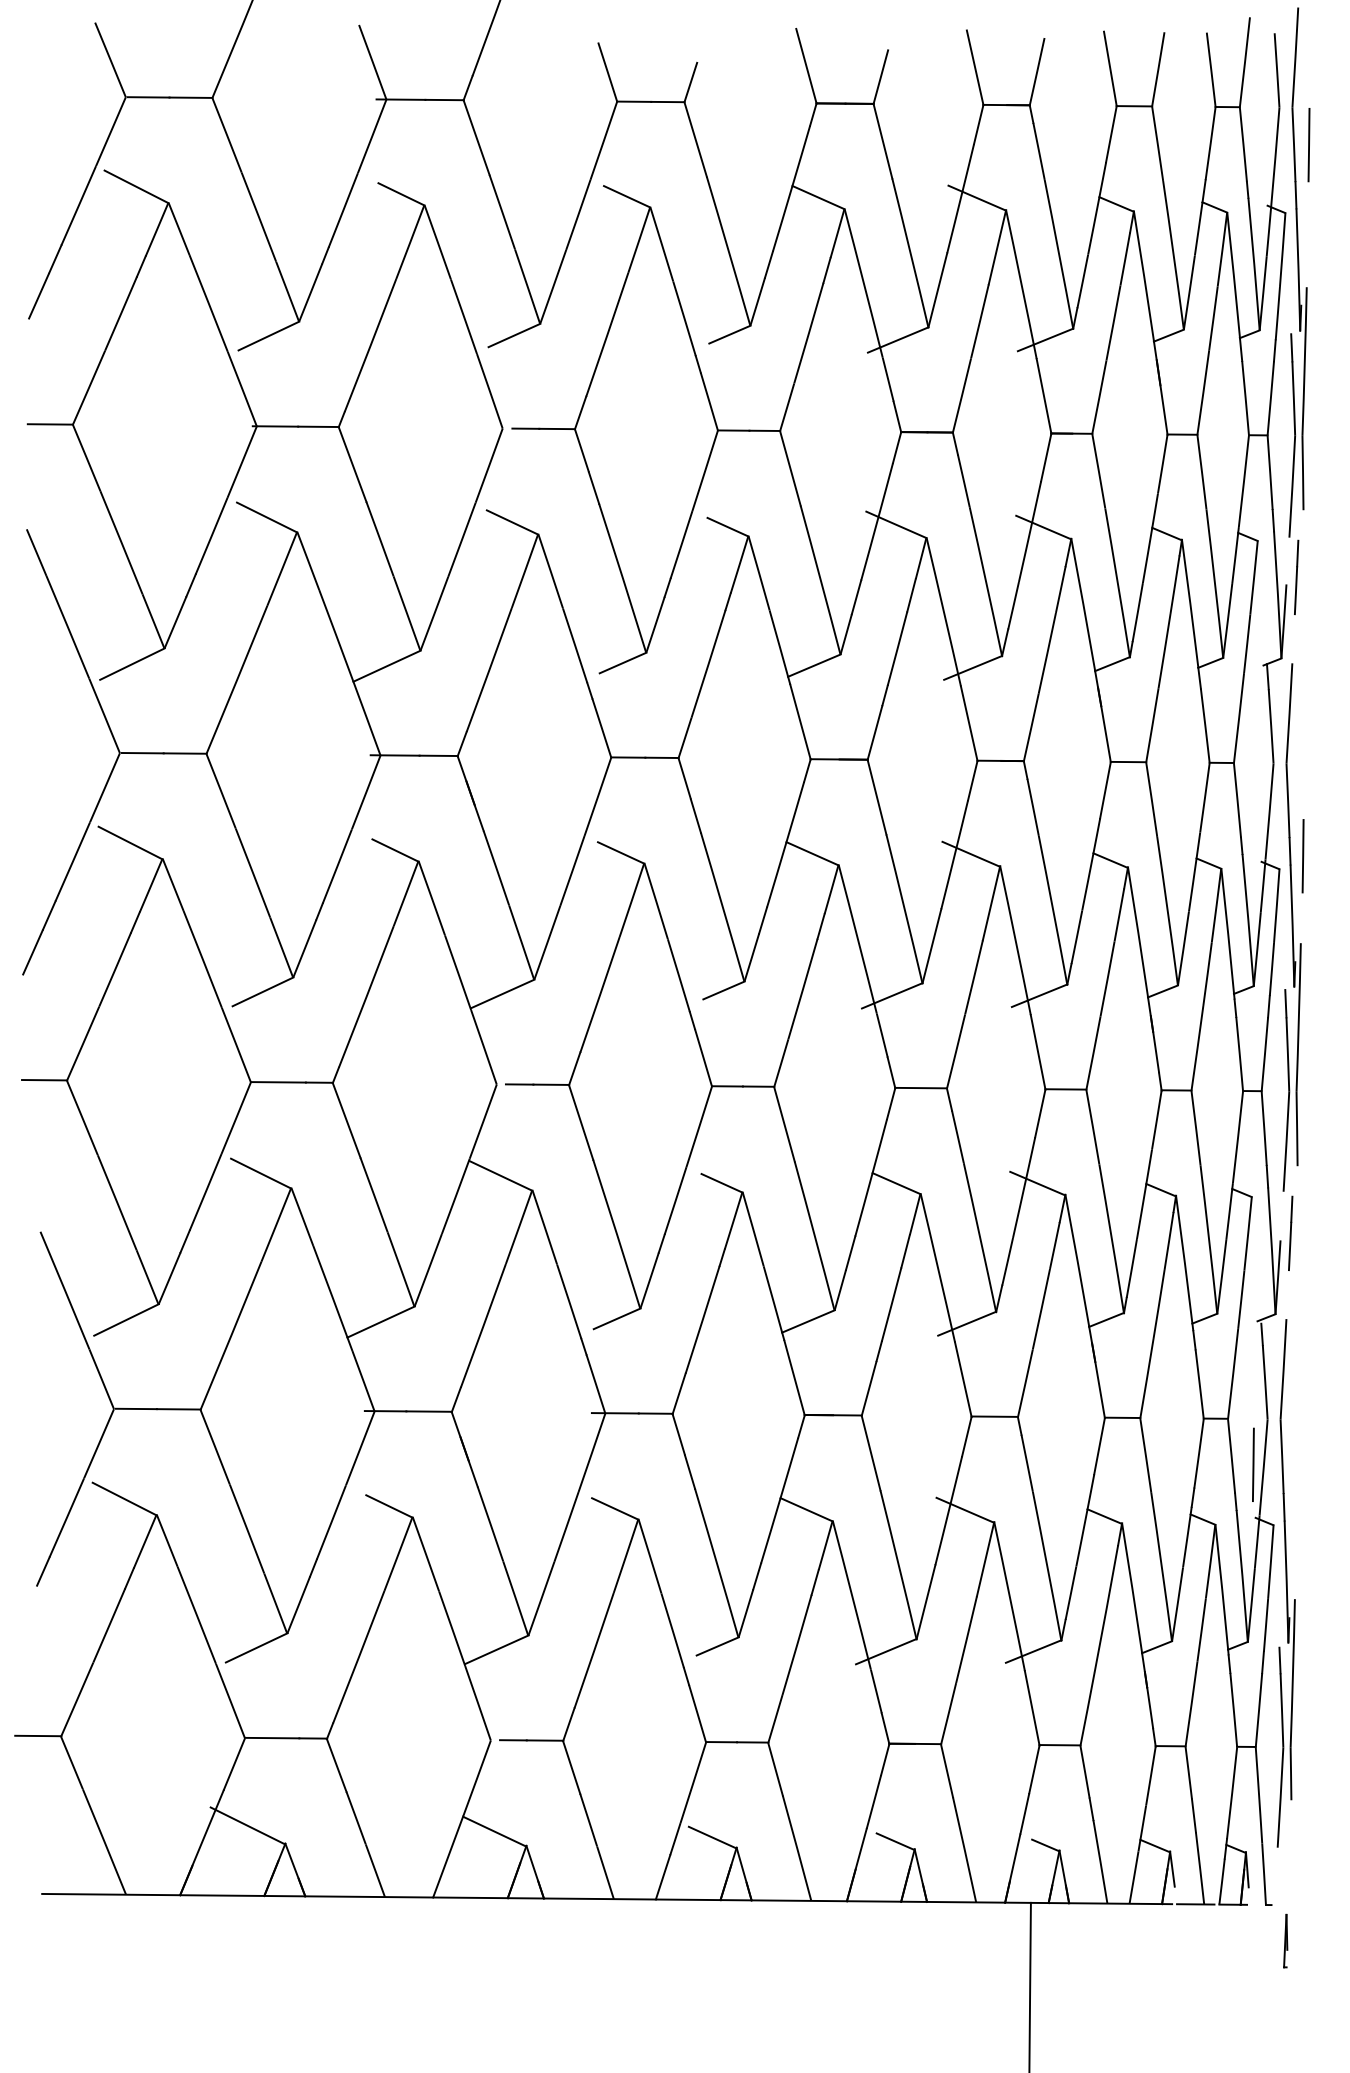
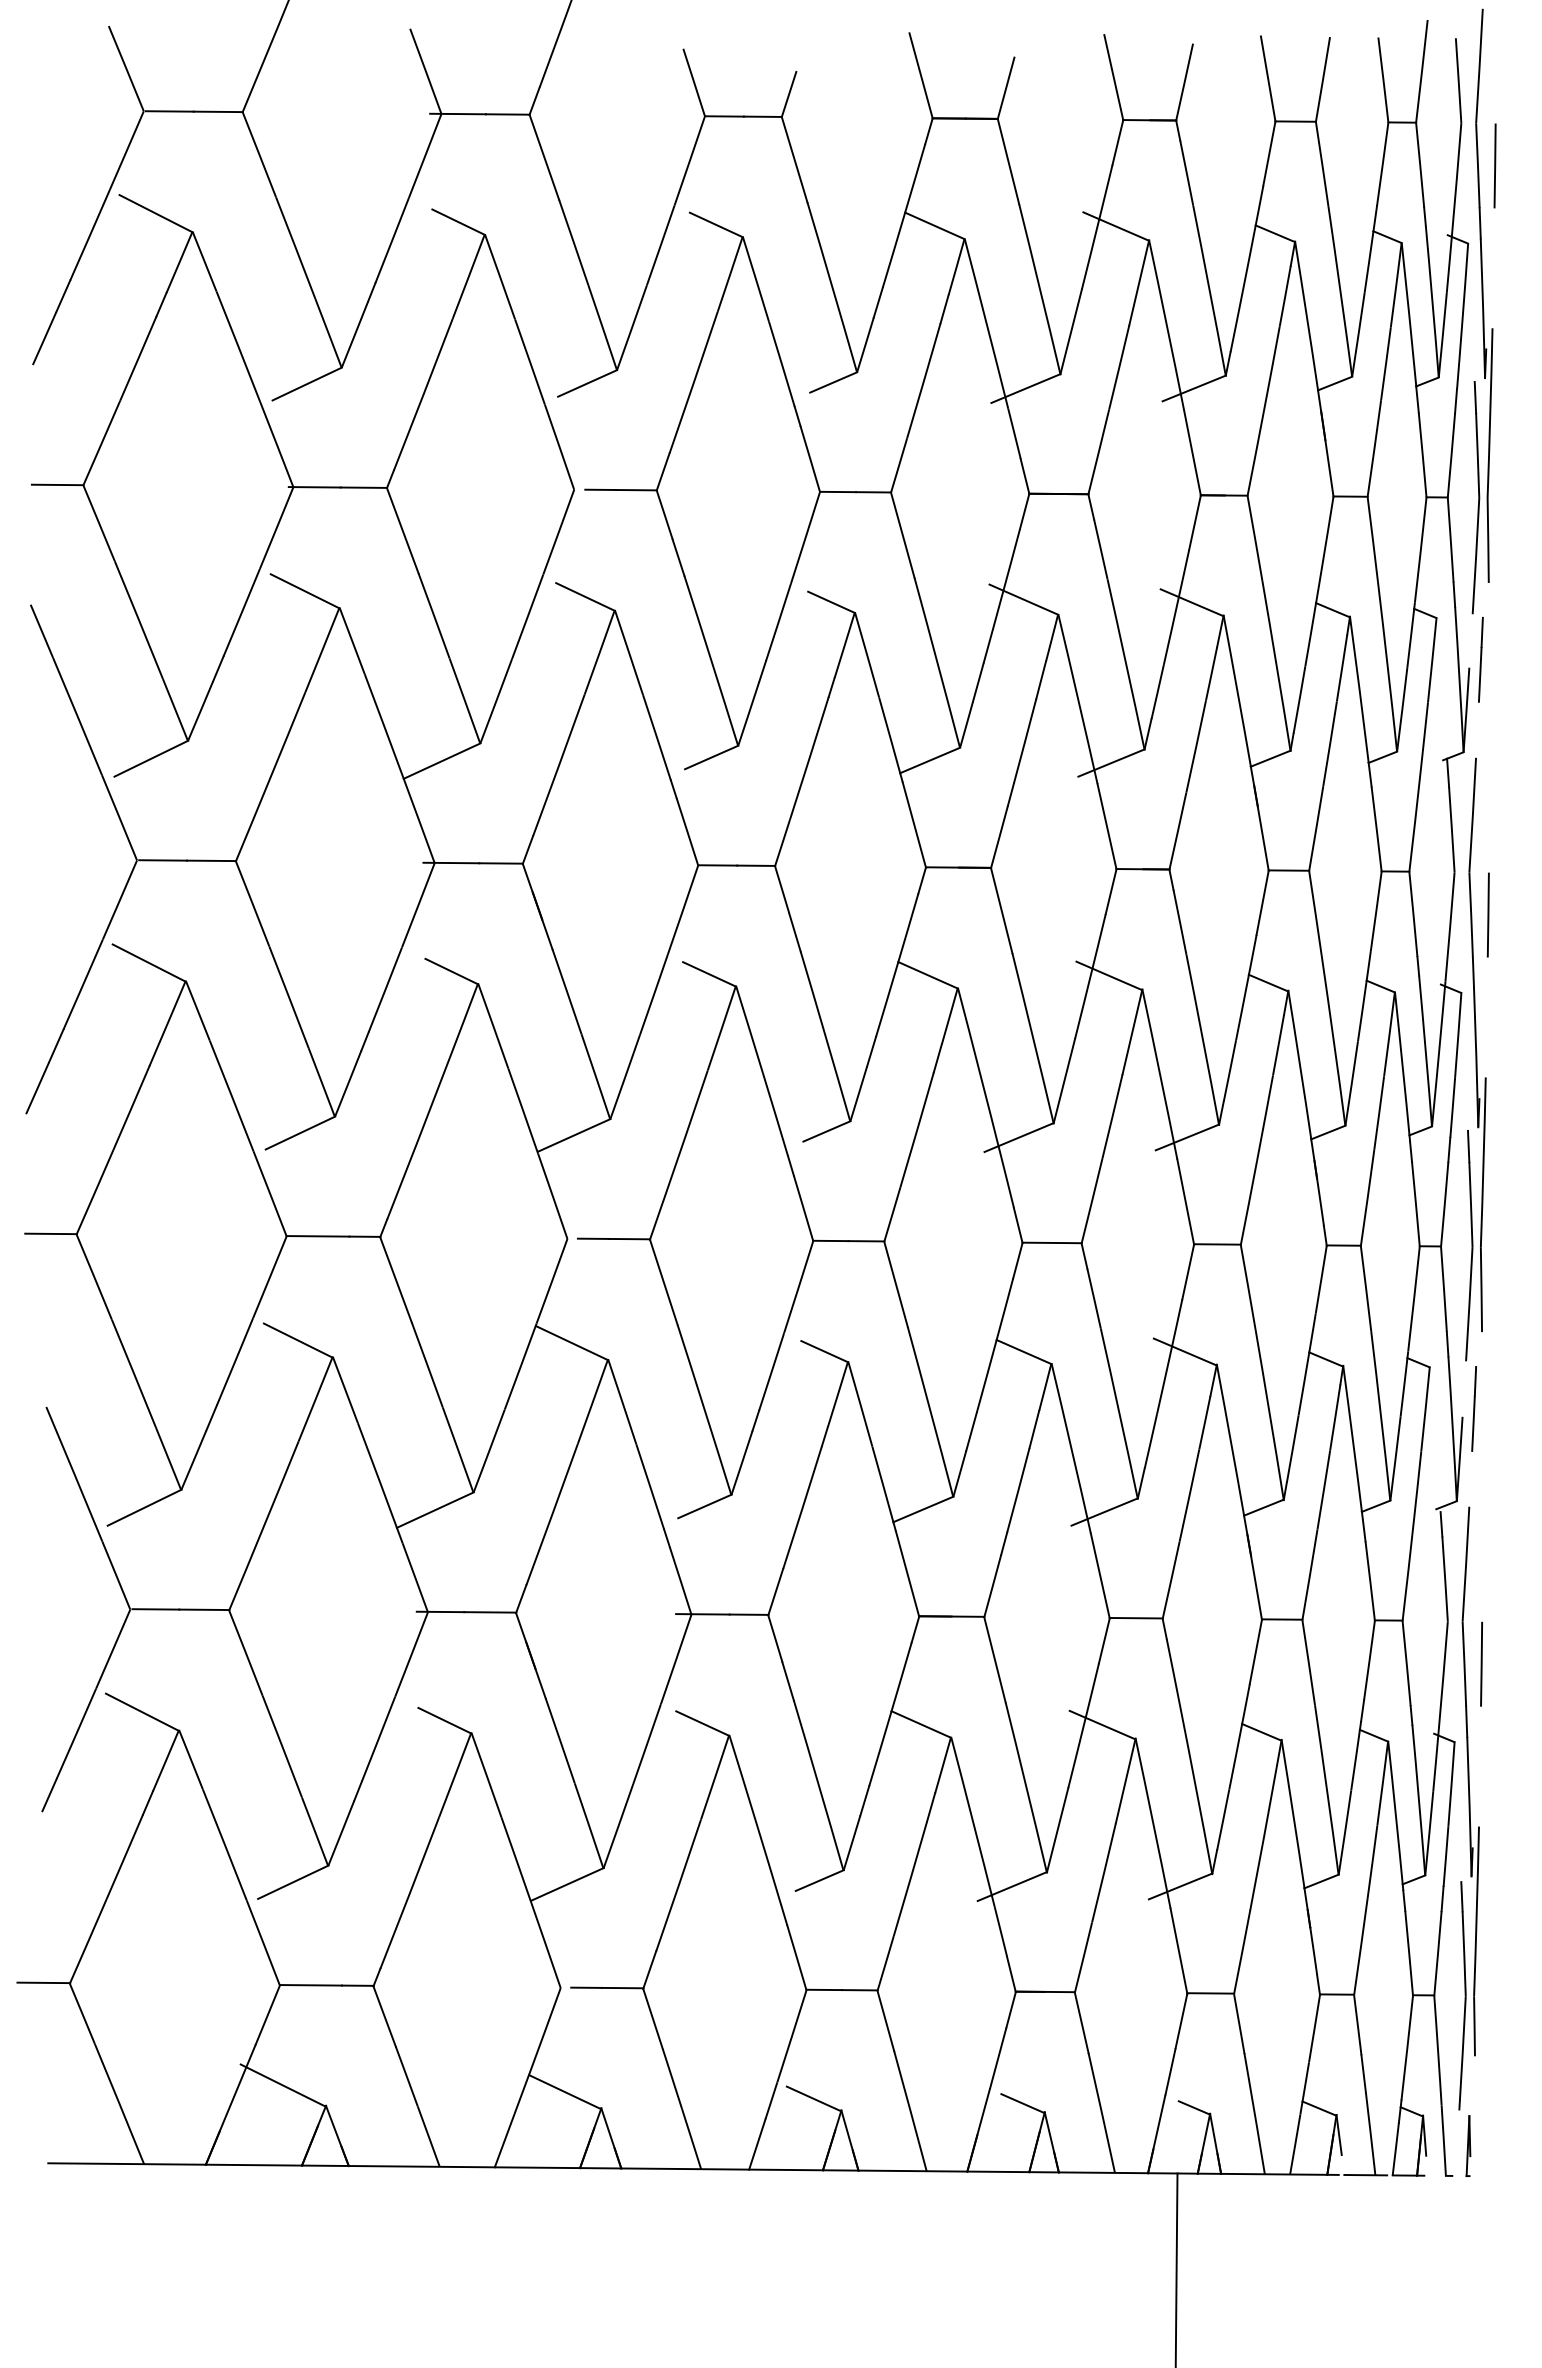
line: (1302, 855) -> (1487, 914), moved
line: (1253, 1464) -> (1481, 1663), moved
part: (1285, 1940) -> (1468, 2145), moved

